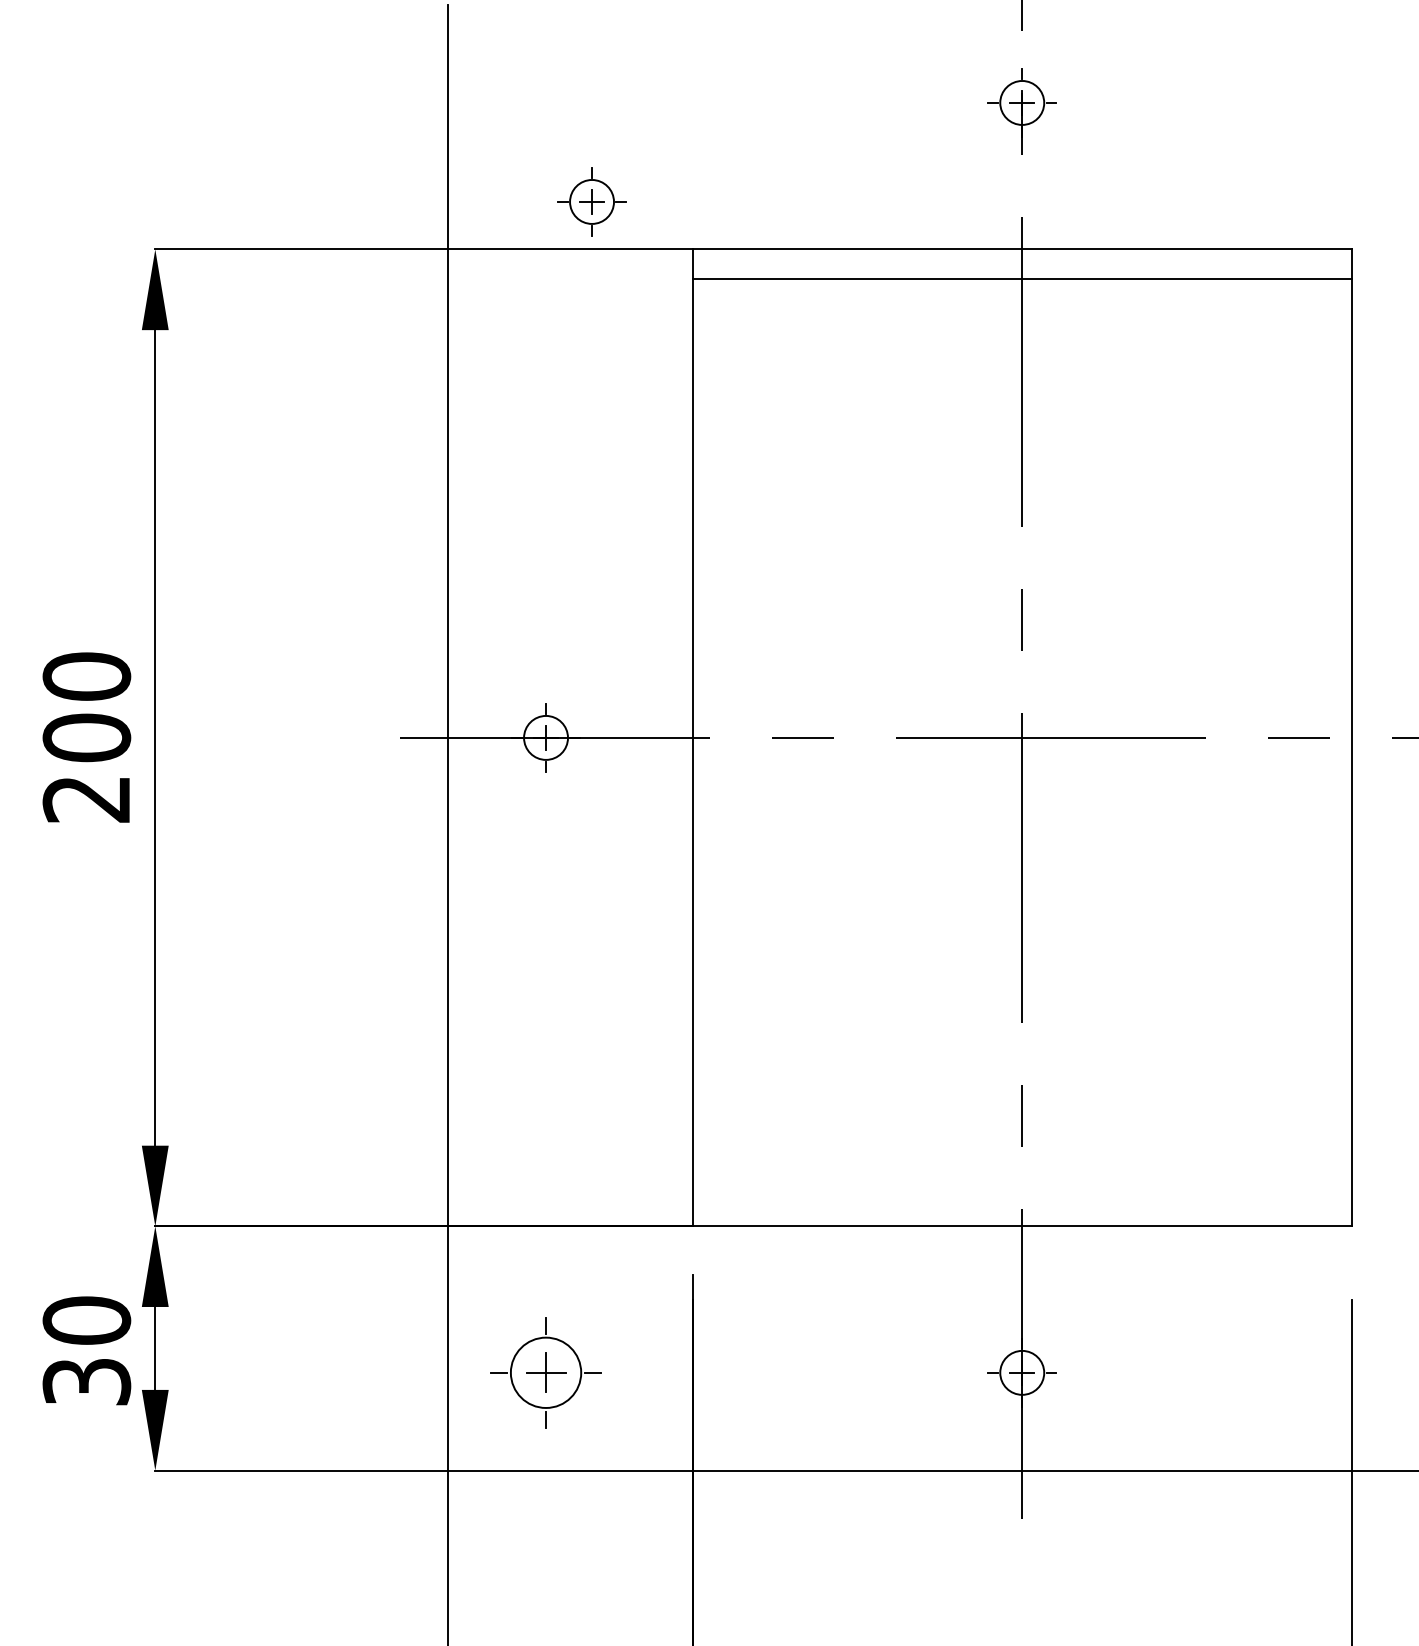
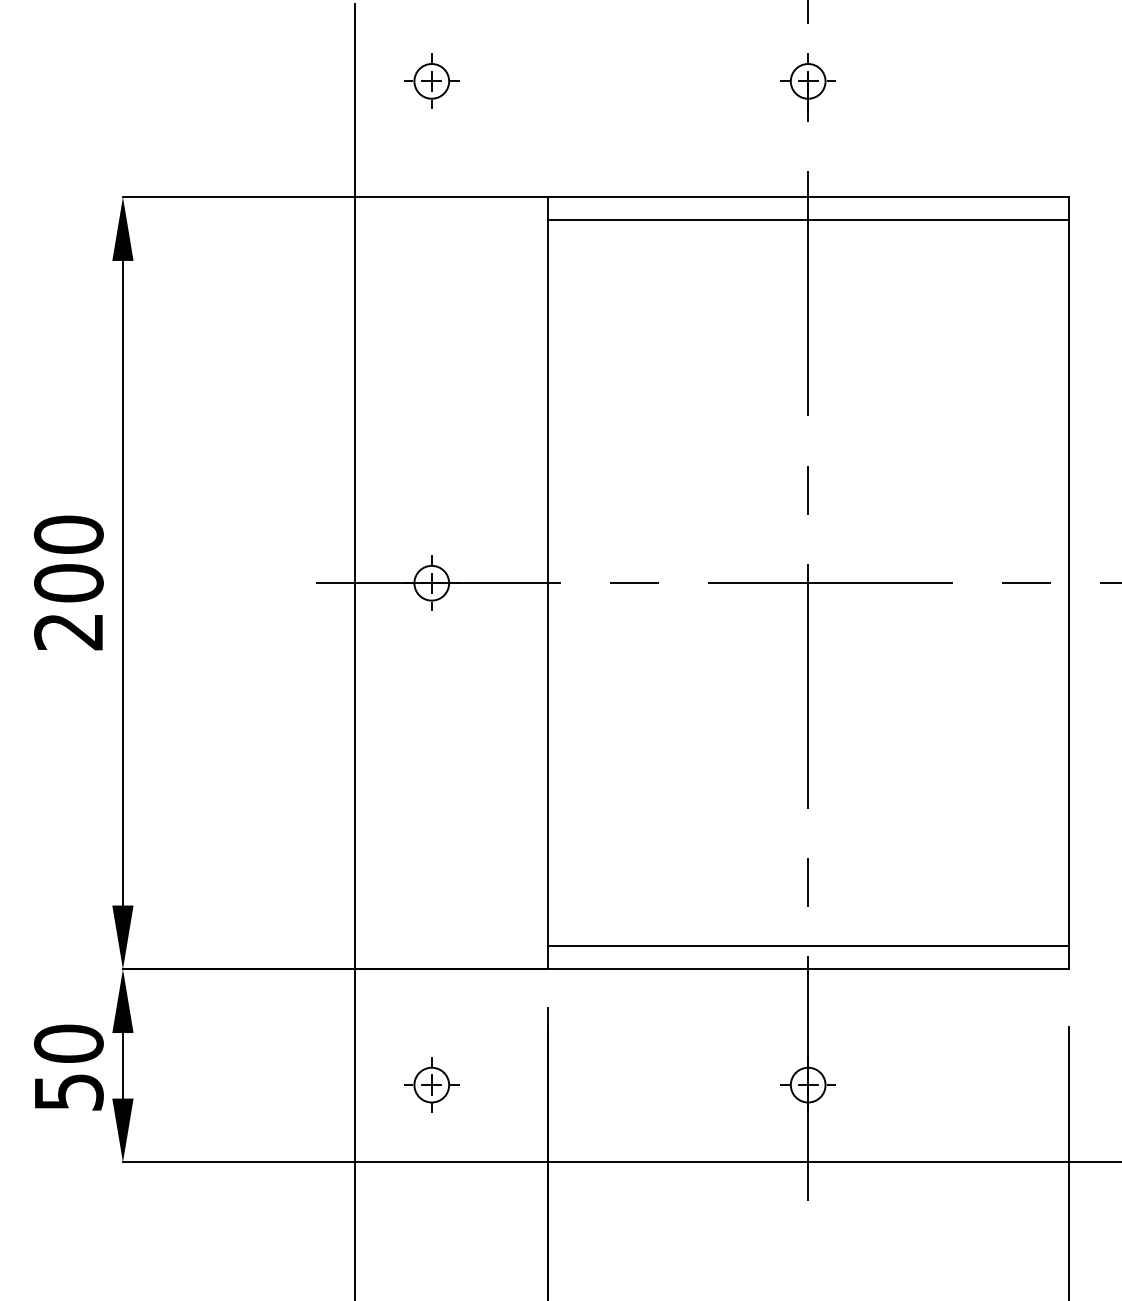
part: (591, 201) -> (431, 81), moved
line: (1021, 1197) -> (807, 946), added
part: (545, 1372) -> (431, 1084), size x0.62
text: (86, 1382) -> (68, 1092), 30 -> 50

